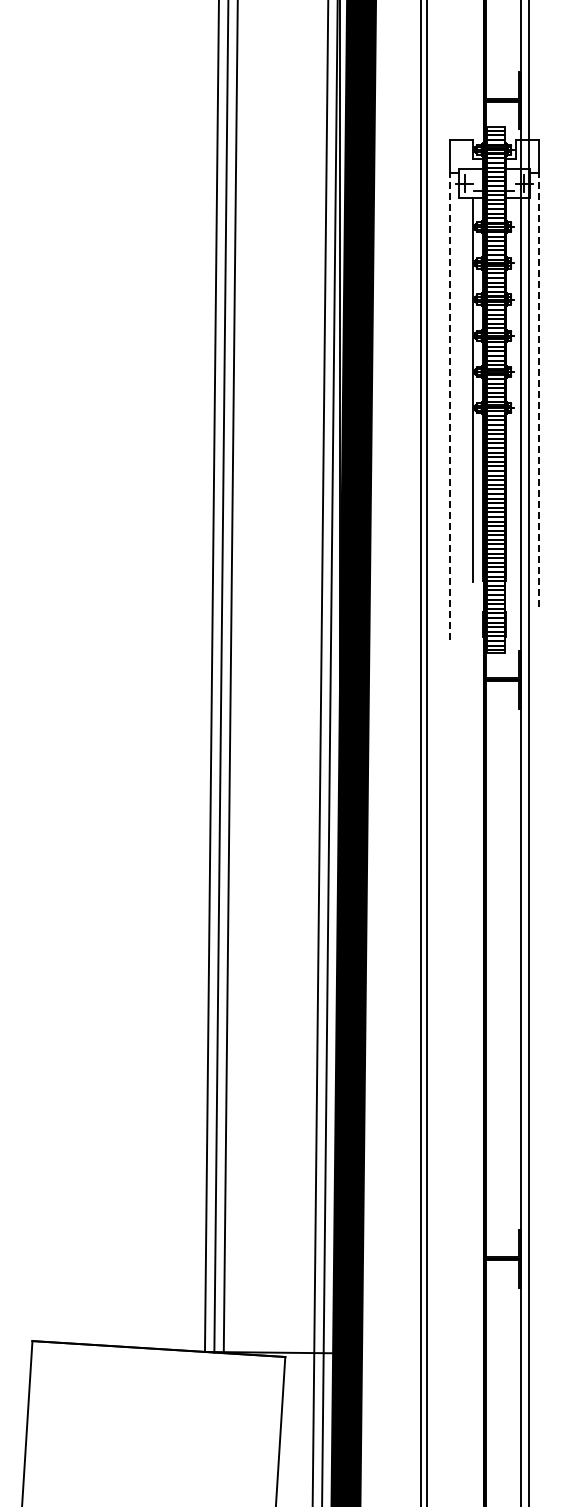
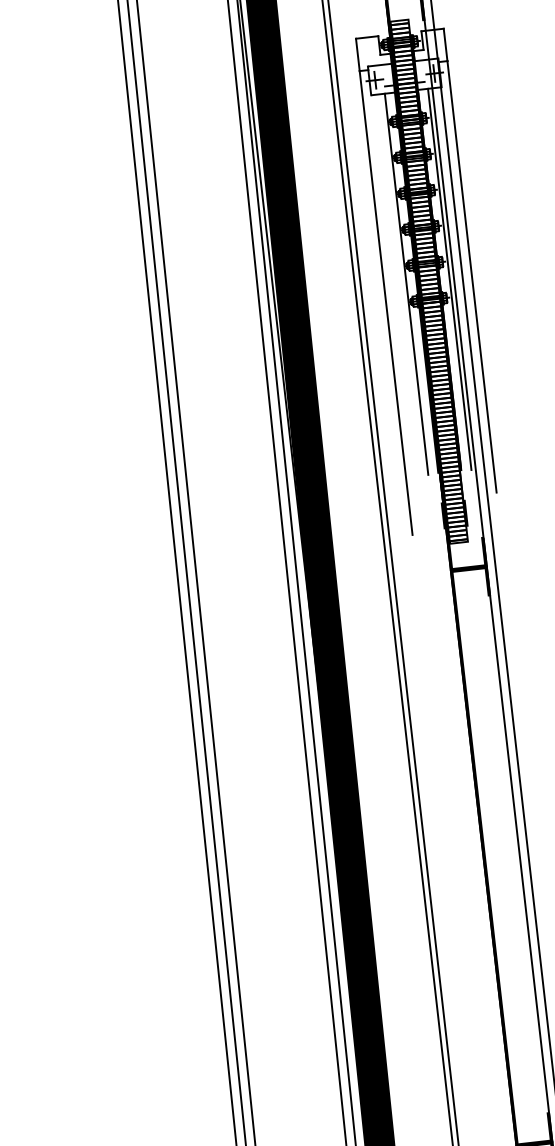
line: (516, 389) -> (449, 278), added
line: (538, 389) -> (471, 276), dashed -> solid
line: (450, 405) -> (386, 302), dashed -> solid

